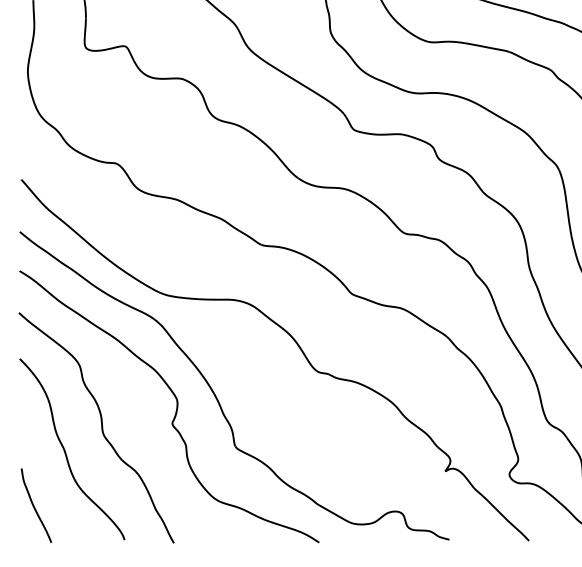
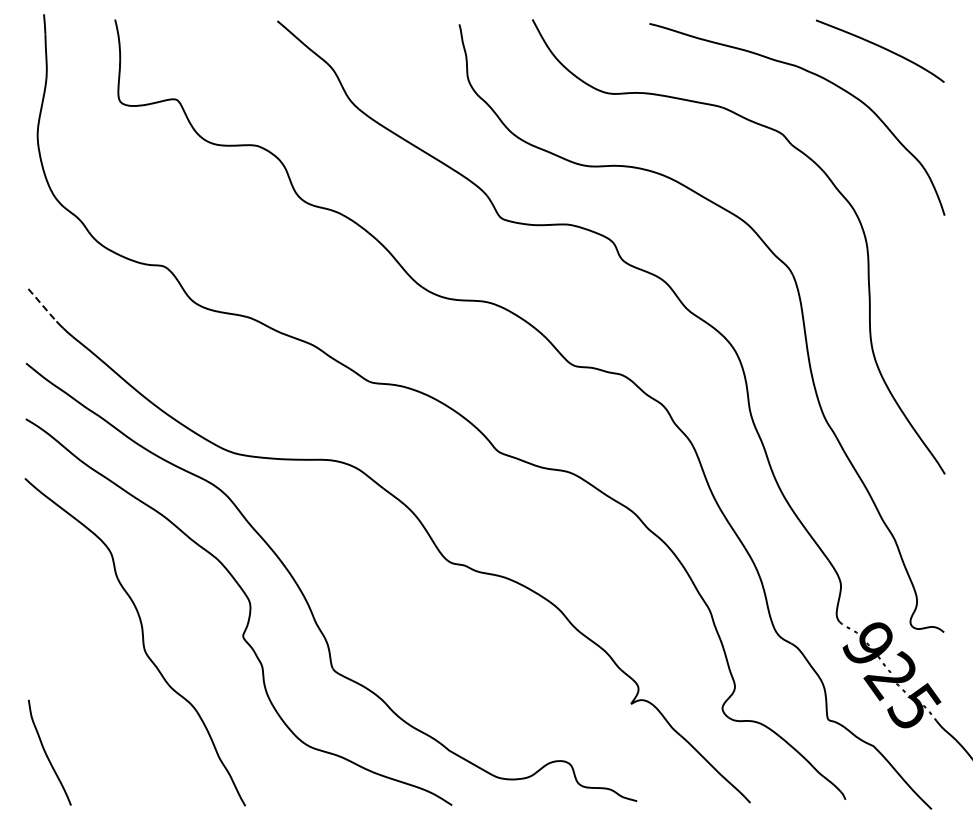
line: (31, 191) -> (42, 305), solid -> dashed
curve: (65, 451) -> (91, 675), removed

